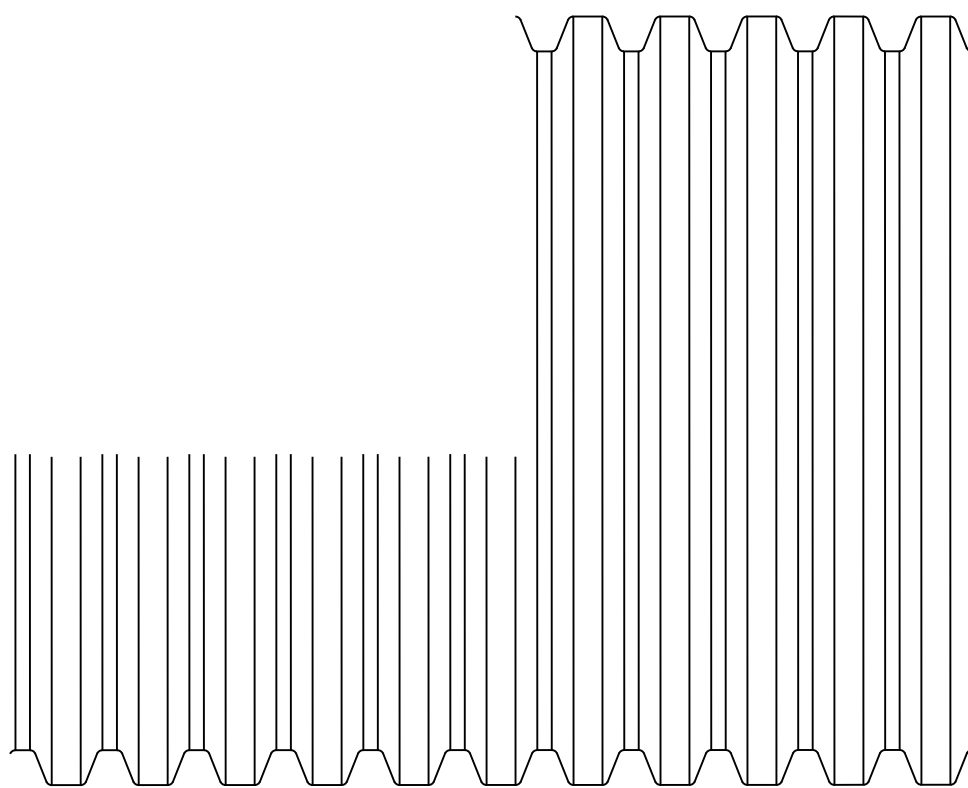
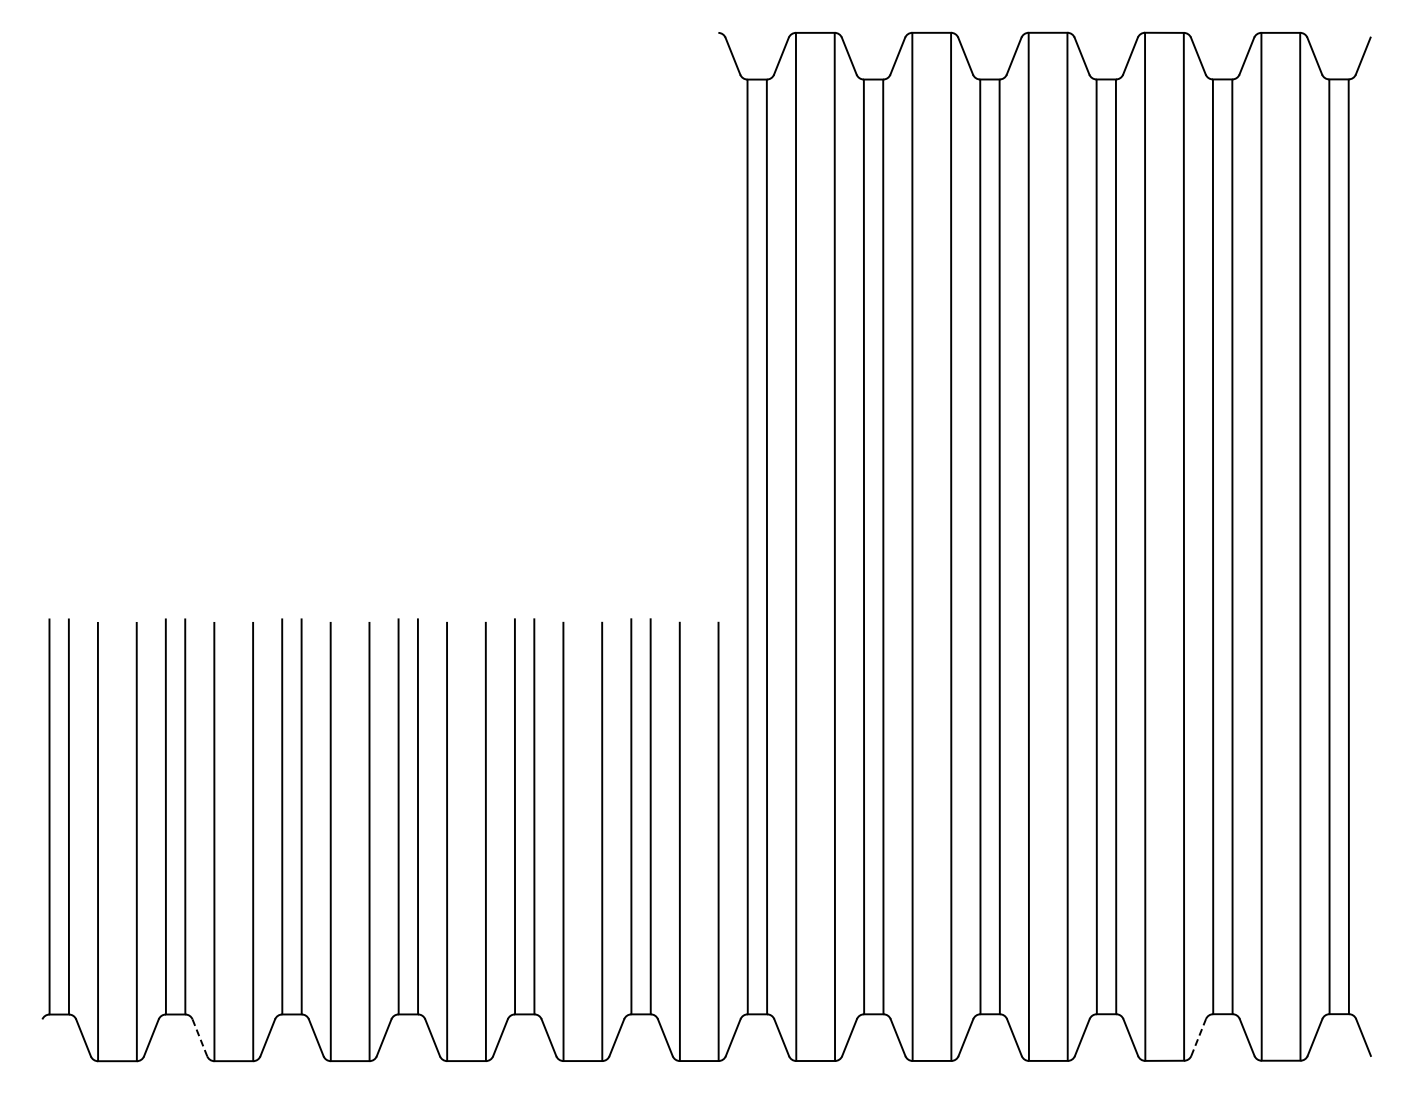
line: (127, 767) -> (199, 1037), solid -> dashed
line: (874, 767) -> (1198, 1037), solid -> dashed

